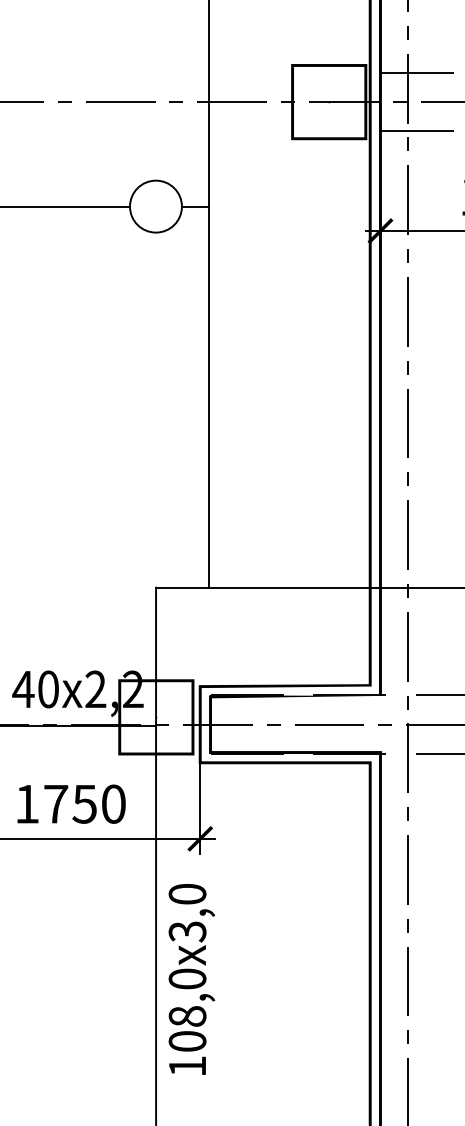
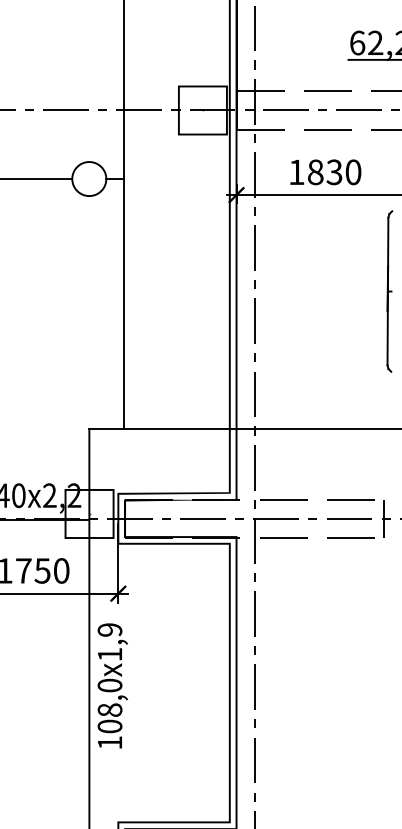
text: (186, 913) -> (109, 642), 3,0 -> 1,9

